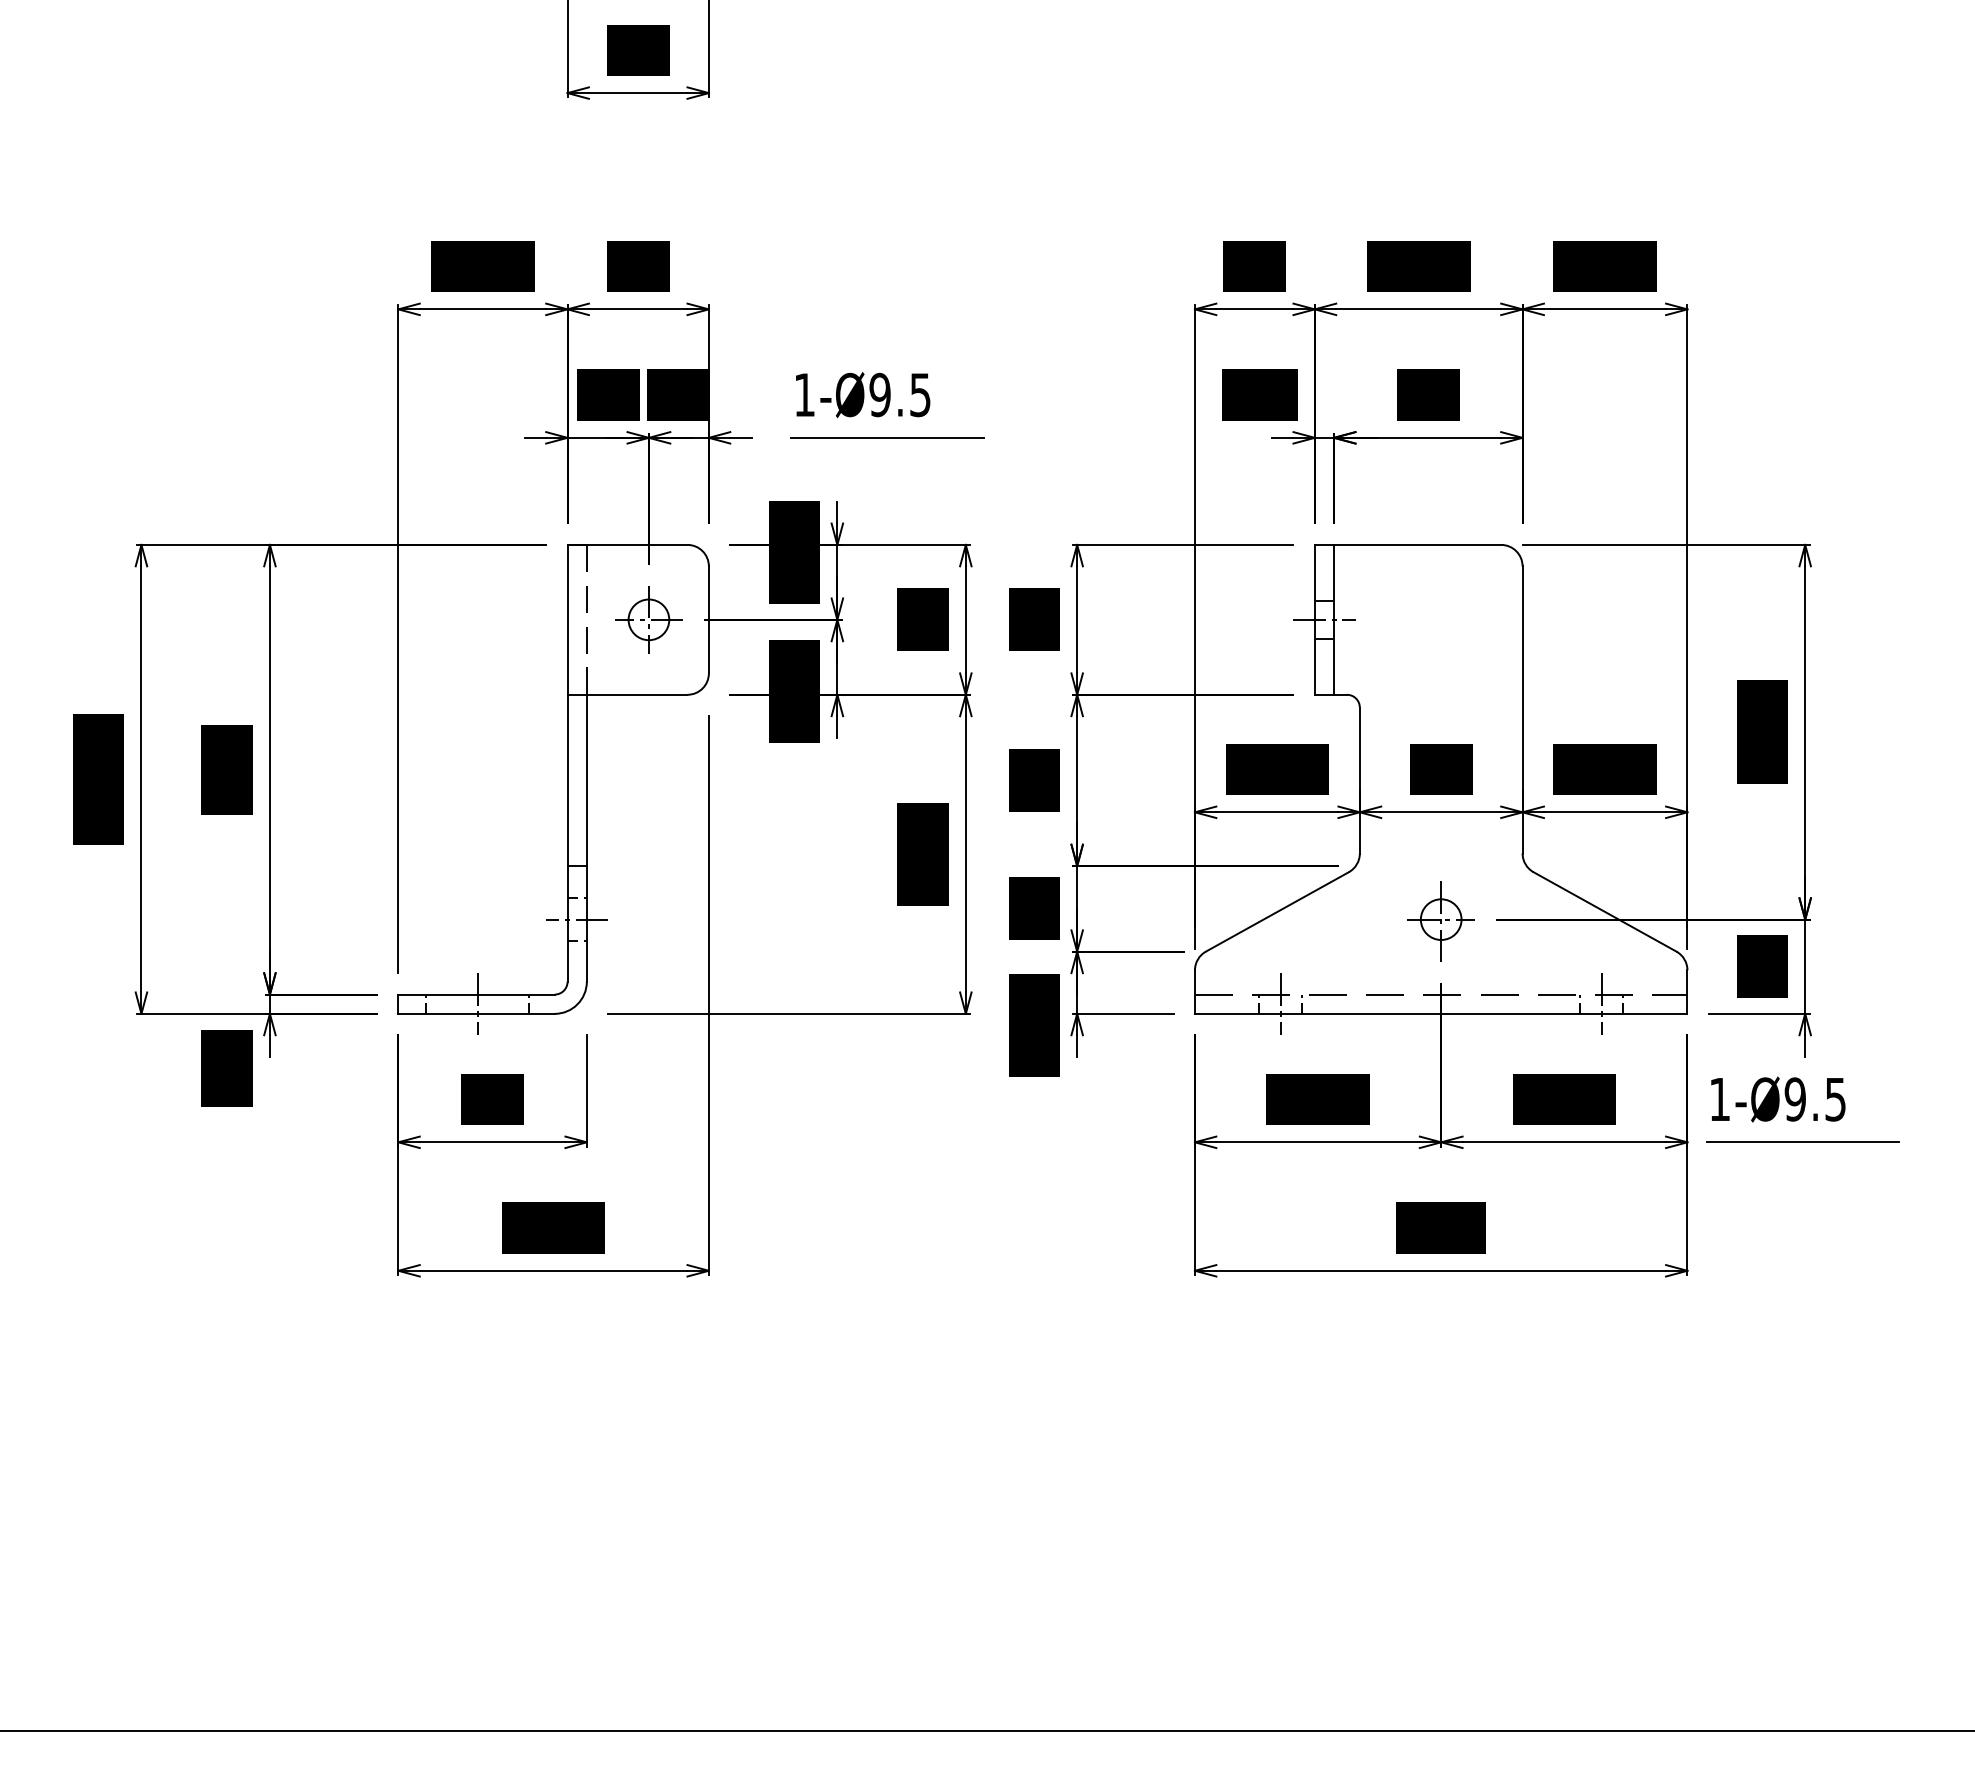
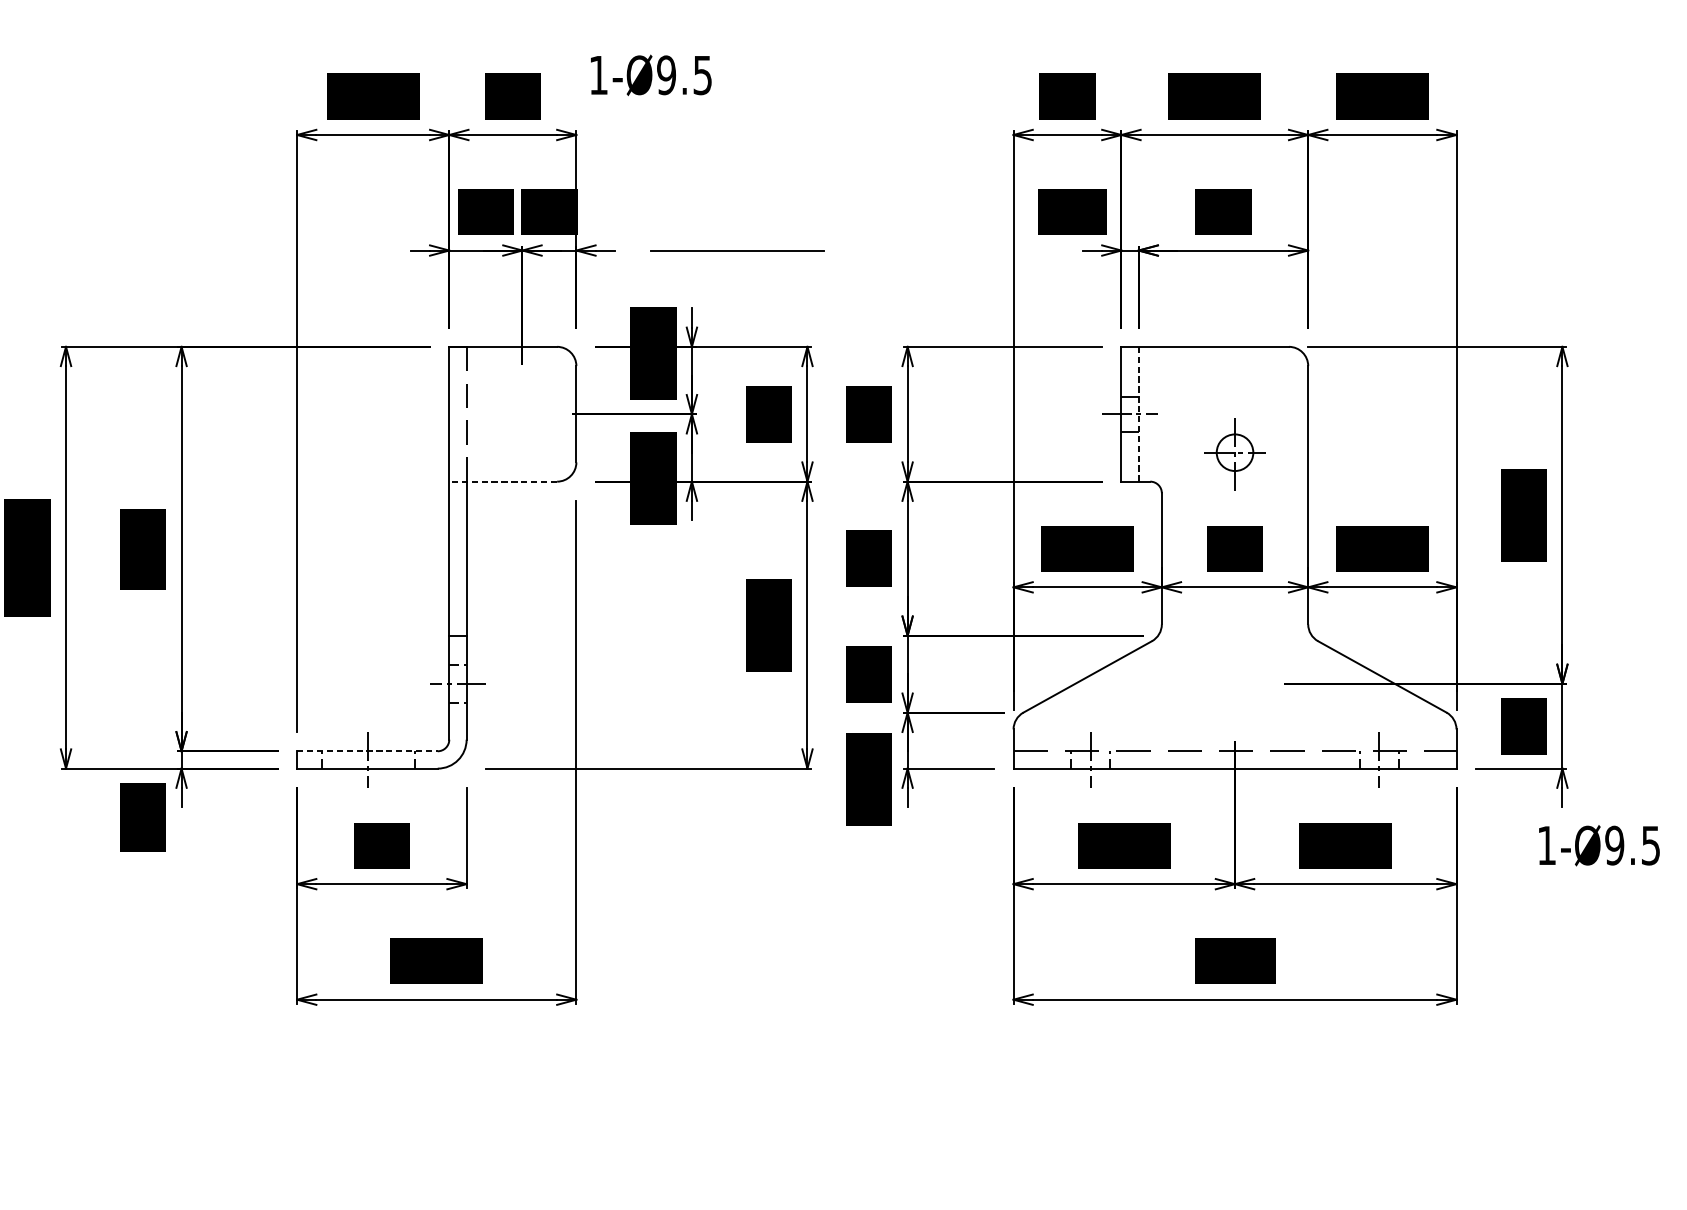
text: (863, 395) -> (651, 75), moved
part: (648, 619) -> (522, 413), removed
line: (1334, 619) -> (1139, 413), solid -> dashed
line: (627, 694) -> (503, 481), solid -> dashed
part: (1440, 921) -> (1234, 454), moved
line: (477, 994) -> (368, 751), solid -> dashed
text: (1778, 1099) -> (1599, 845), moved
line: (1802, 1142) -> (1559, 884), removed

